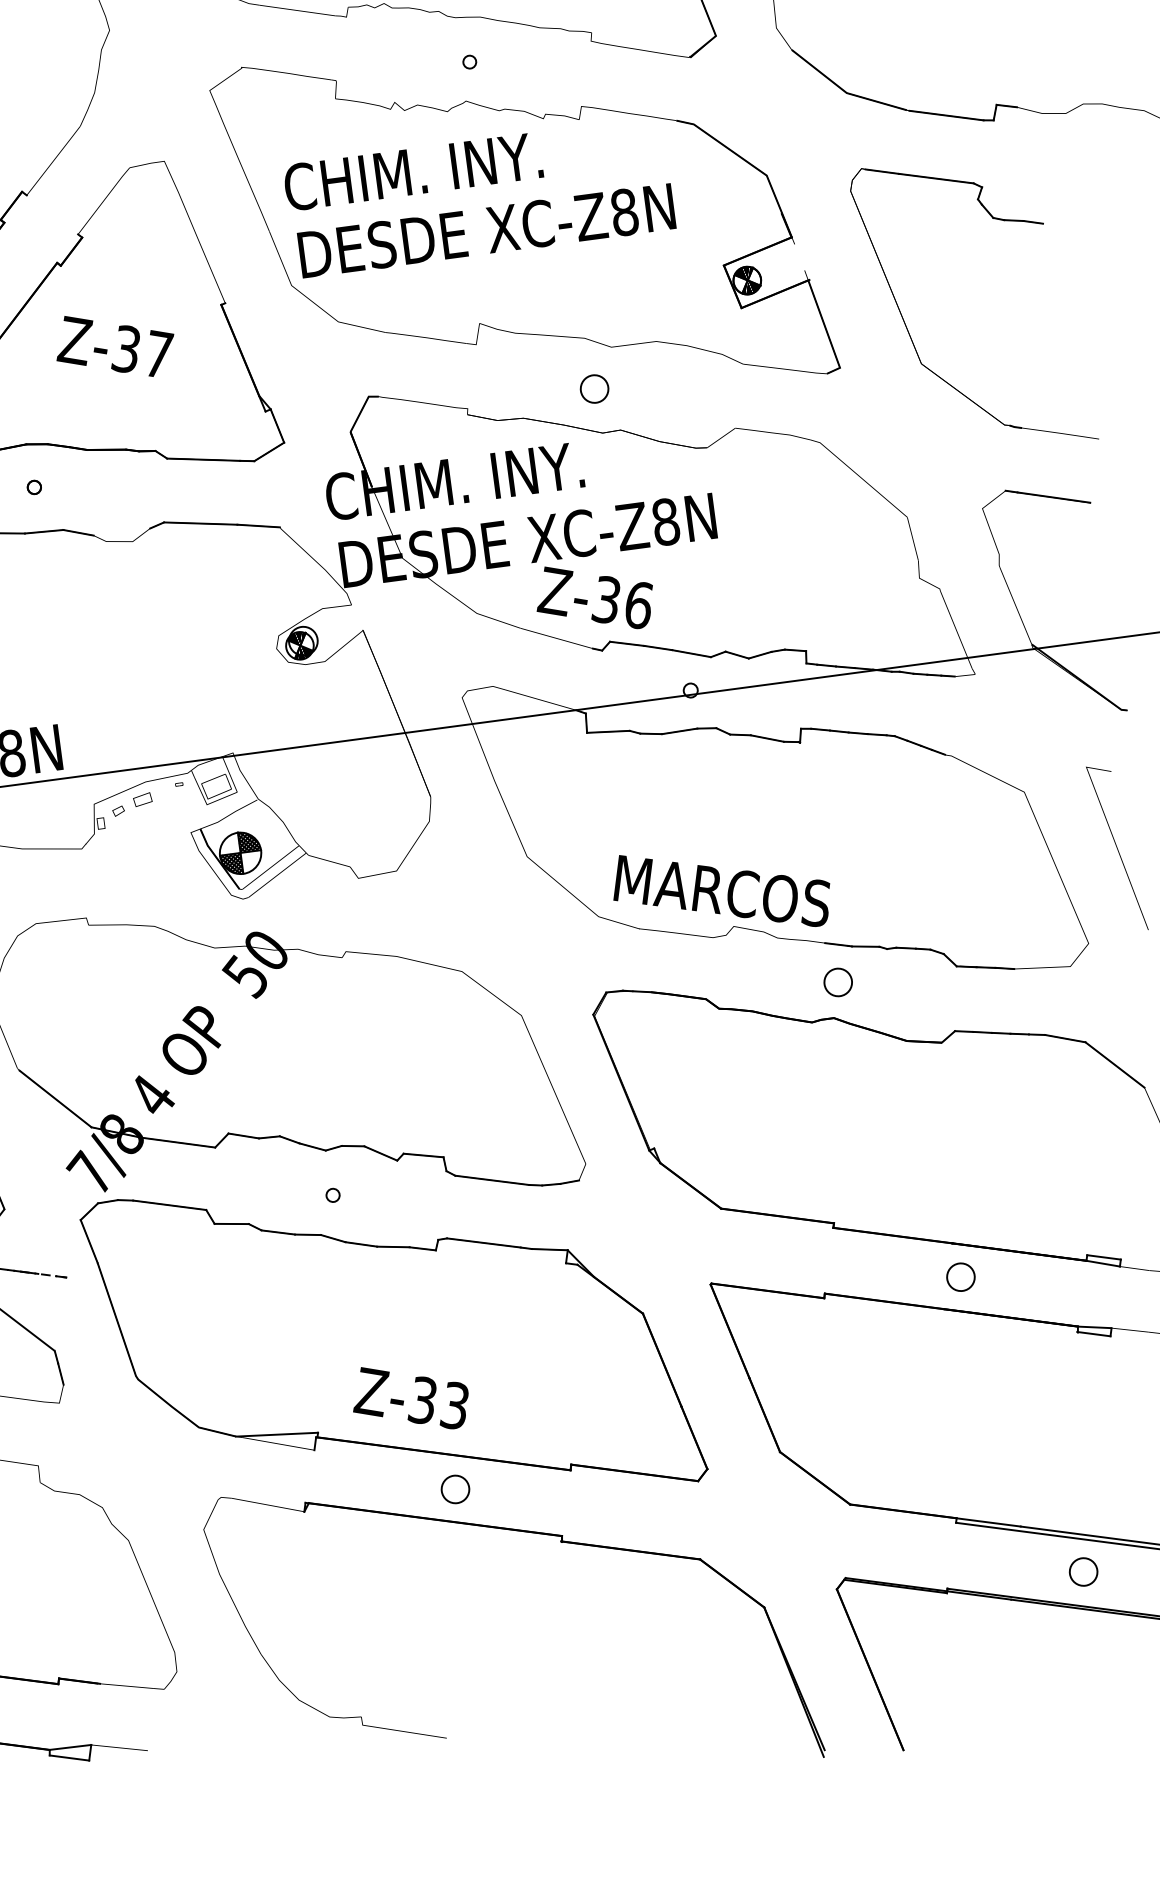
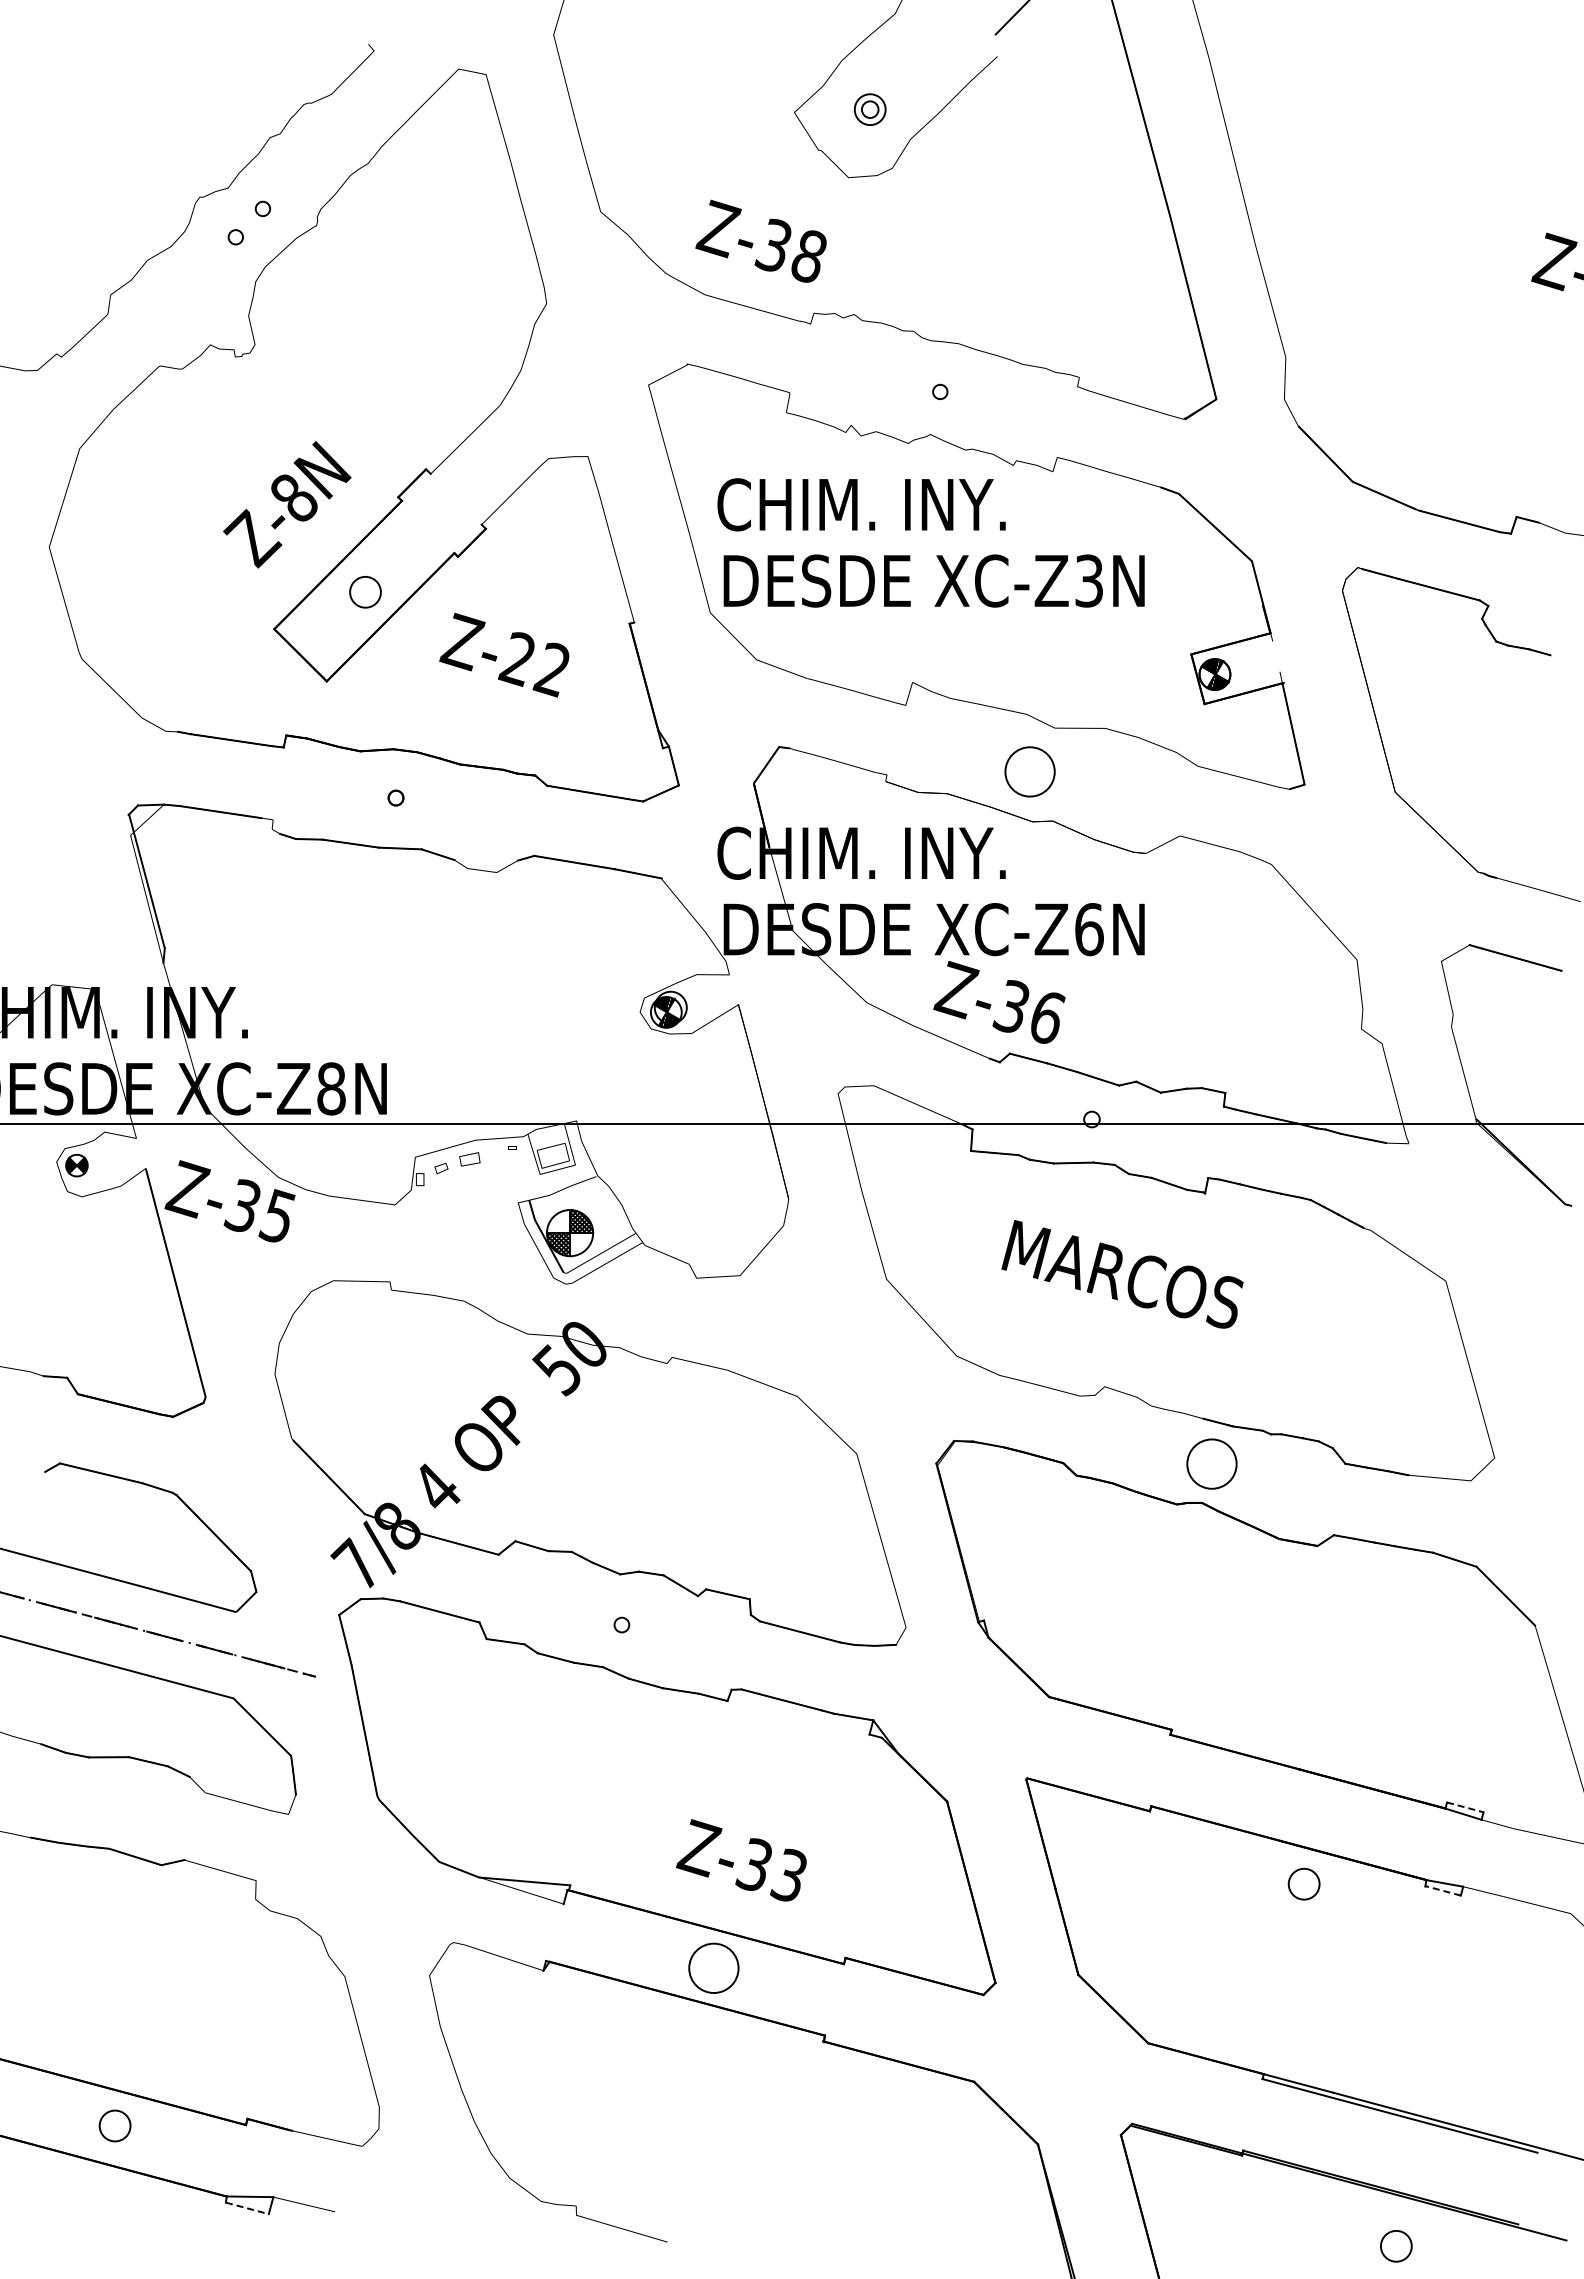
text: (624, 211) -> (1089, 580), XC-Z8N -> XC-Z3N
text: (142, 352) -> (535, 664), Z-37 -> Z-22
circle: (594, 388) -> (1029, 771), size x1.6
text: (666, 522) -> (1089, 929), XC-Z8N -> XC-Z6N
line: (1117, 847) -> (1540, 1356), removed
text: (721, 890) -> (1122, 1274), moved
circle: (837, 981) -> (1211, 1463), size x1.6
line: (1104, 1257) -> (1465, 1807), solid -> dashed
circle: (960, 1276) -> (1303, 1883), moved
line: (1093, 1333) -> (1442, 1890), solid -> dashed
text: (410, 1397) -> (741, 1860), moved
circle: (455, 1488) -> (713, 1967), size x1.6
circle: (1083, 1572) -> (1396, 2246), moved
line: (69, 1758) -> (247, 2208), solid -> dashed

